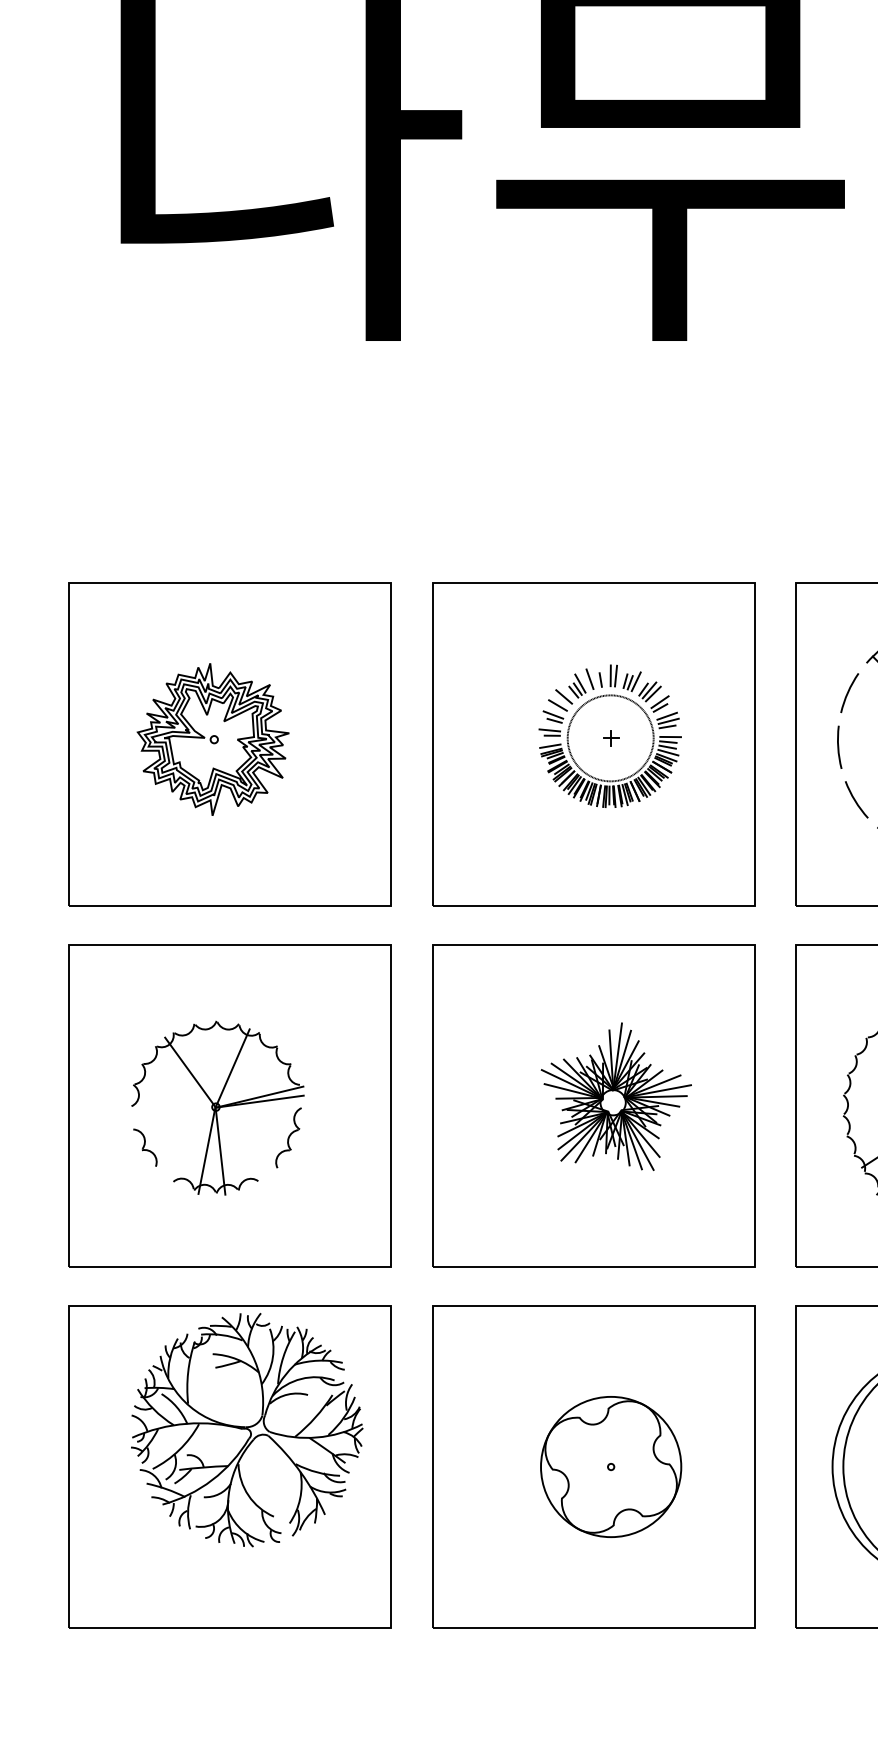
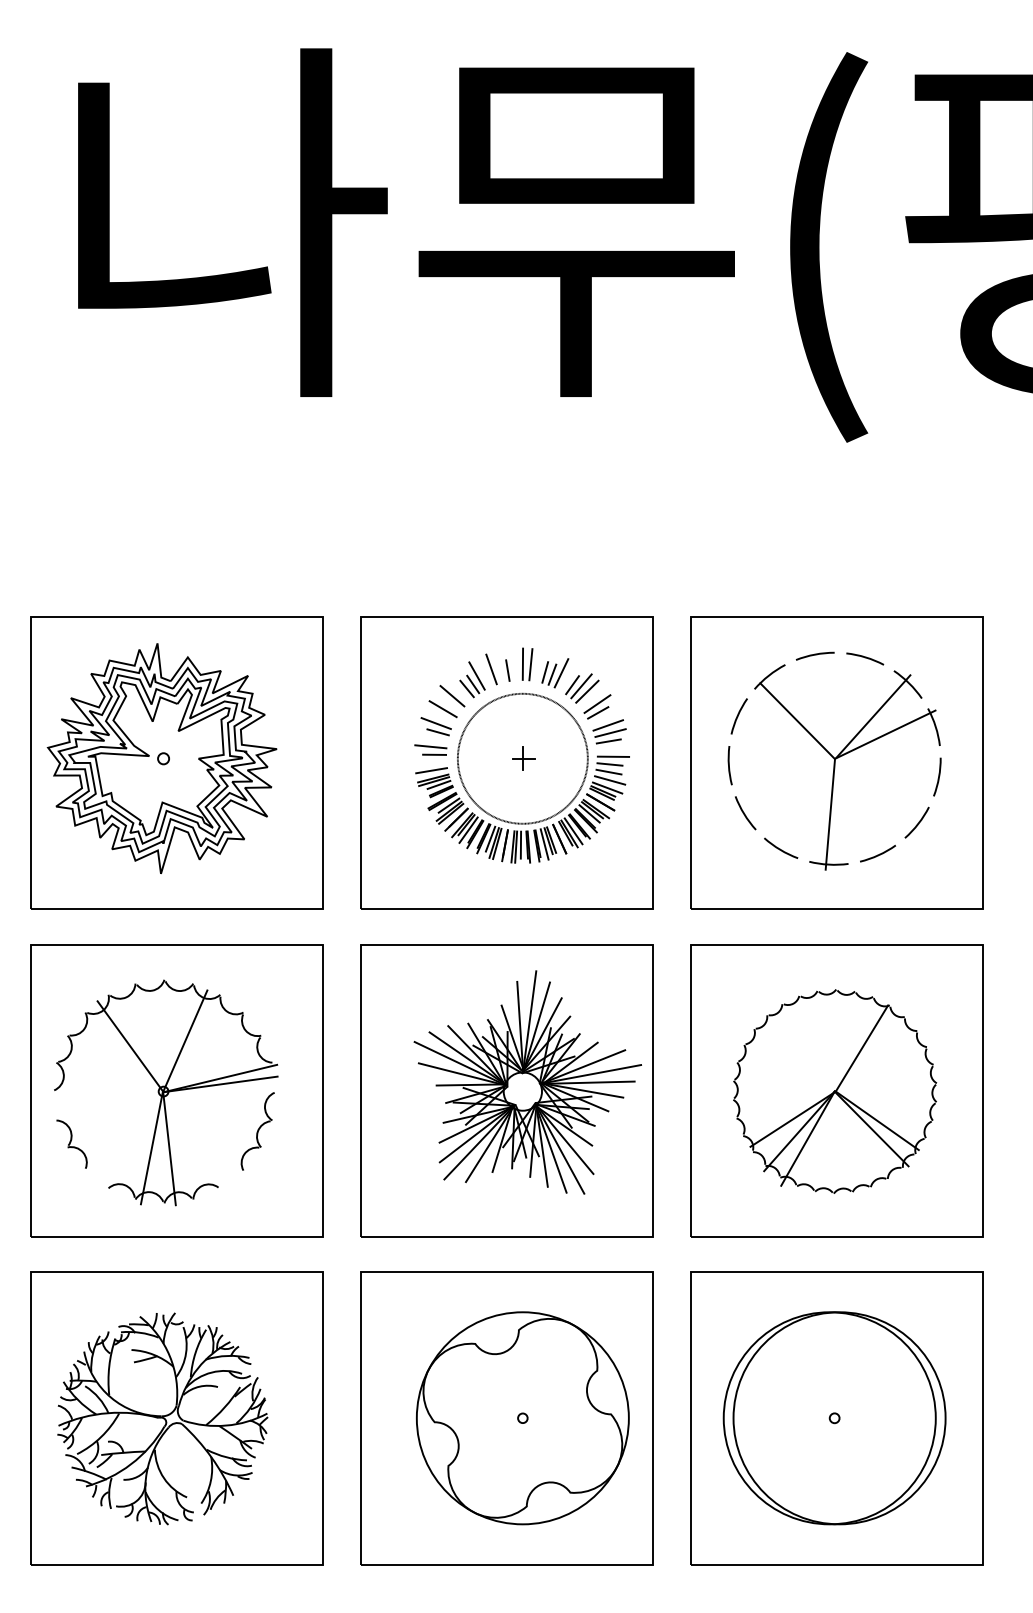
part: (609, 736) -> (521, 755), size x1.67
part: (212, 739) -> (161, 758), size x1.67
part: (616, 1096) -> (527, 1082), size x1.67
part: (218, 1107) -> (166, 1092), size x1.43
part: (246, 1429) -> (162, 1418), moved
part: (610, 1467) -> (522, 1418), size x1.67

